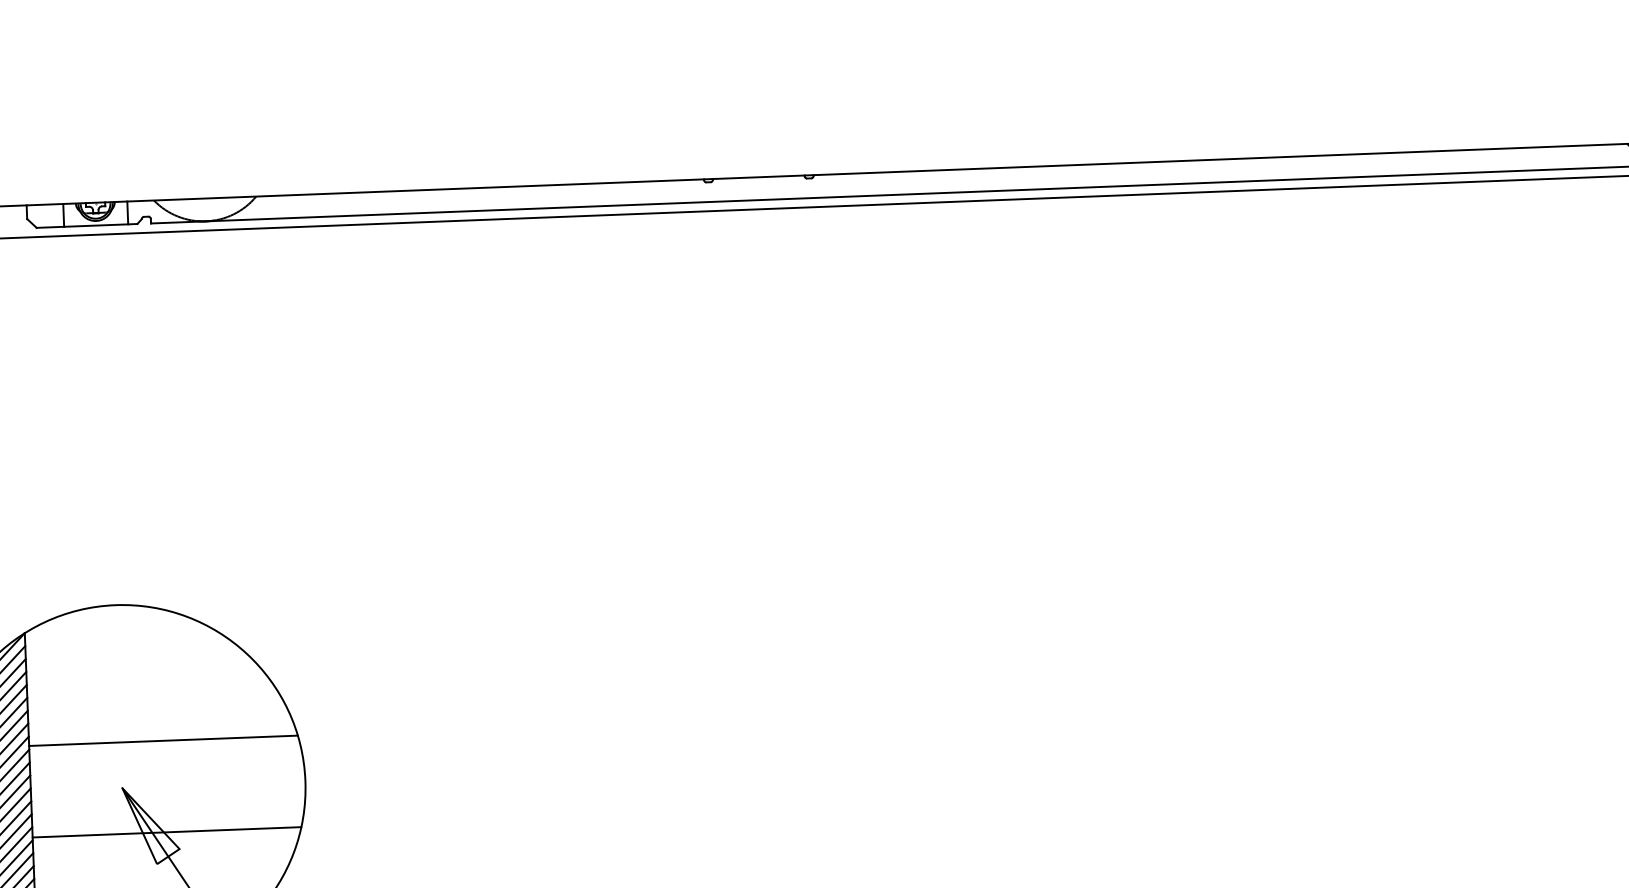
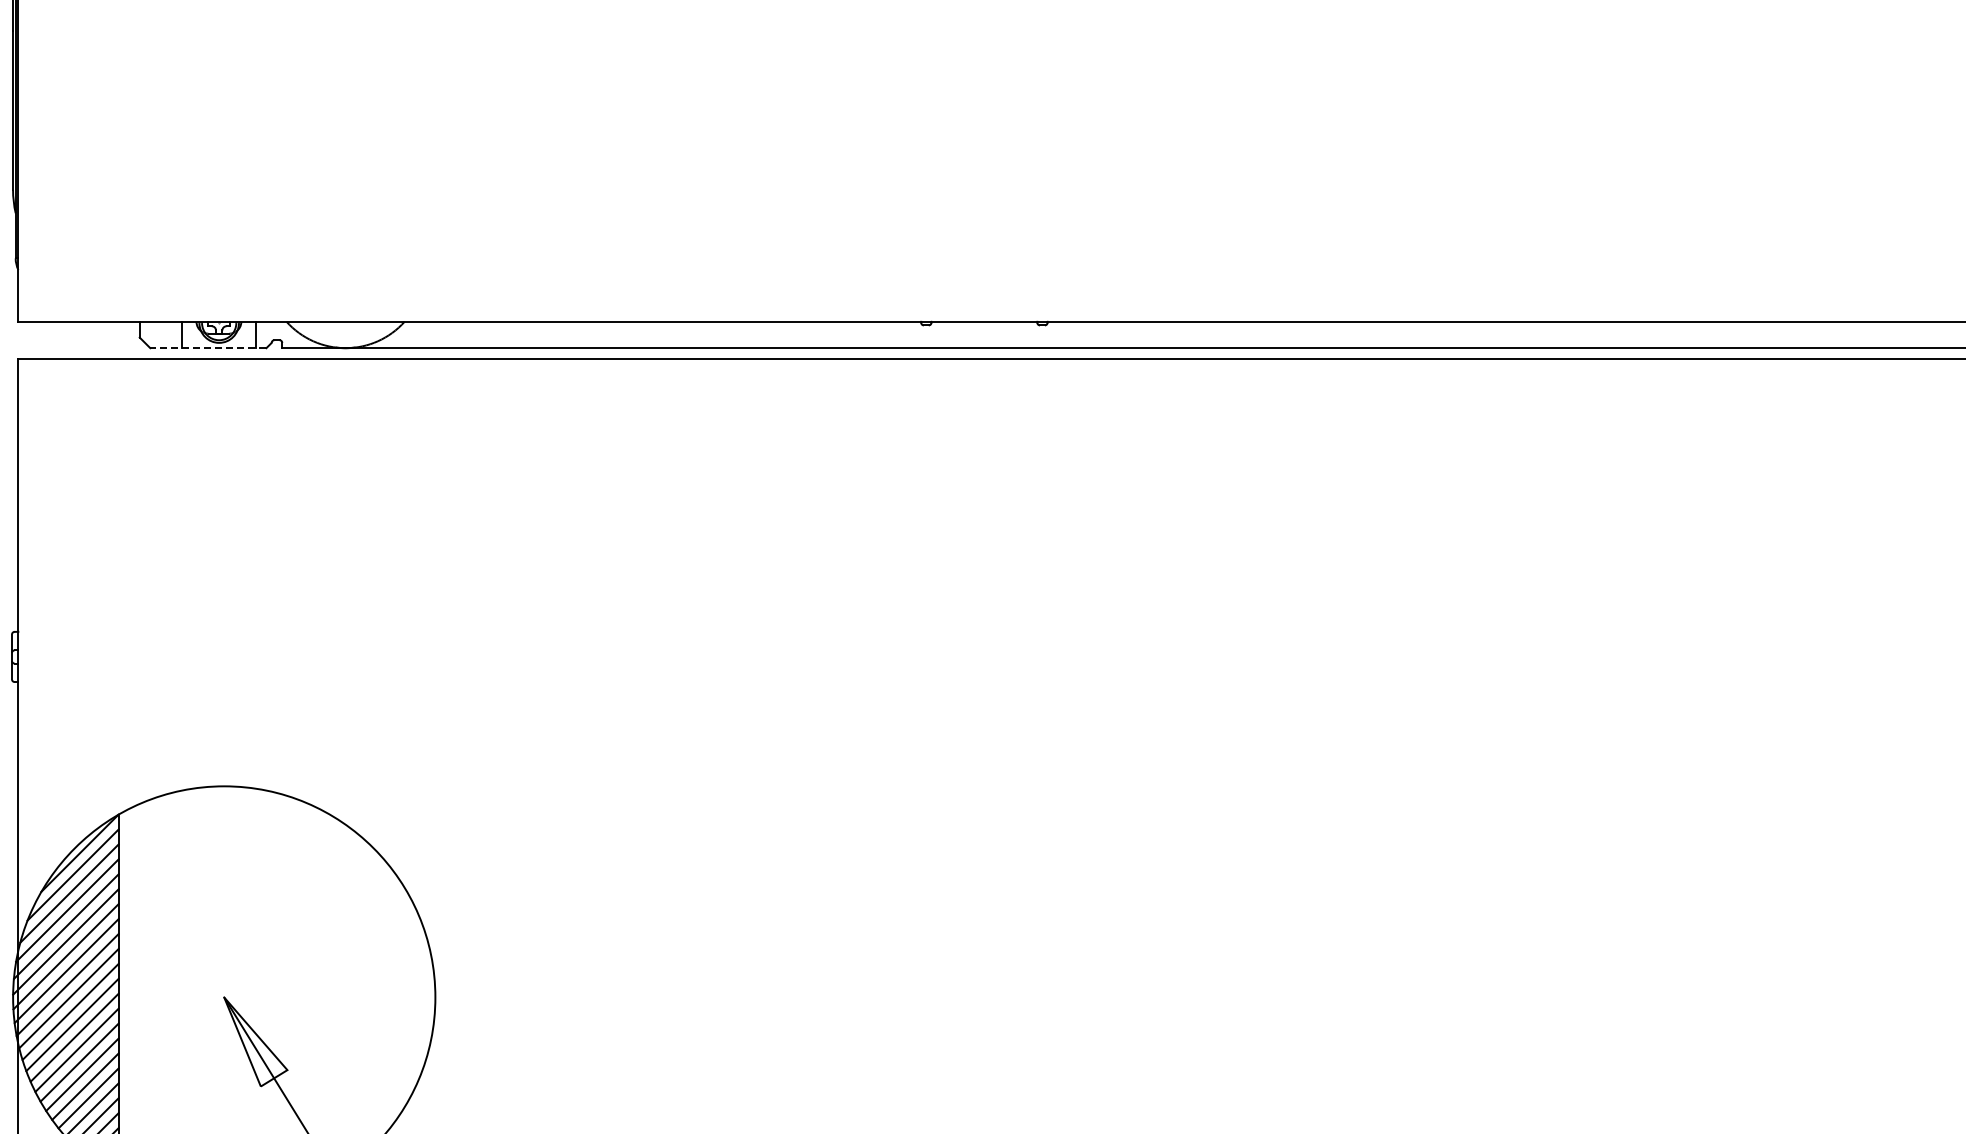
line: (86, 226) -> (207, 348), solid -> dashed
line: (163, 740) -> (273, 944), removed
line: (166, 832) -> (273, 1050), removed

